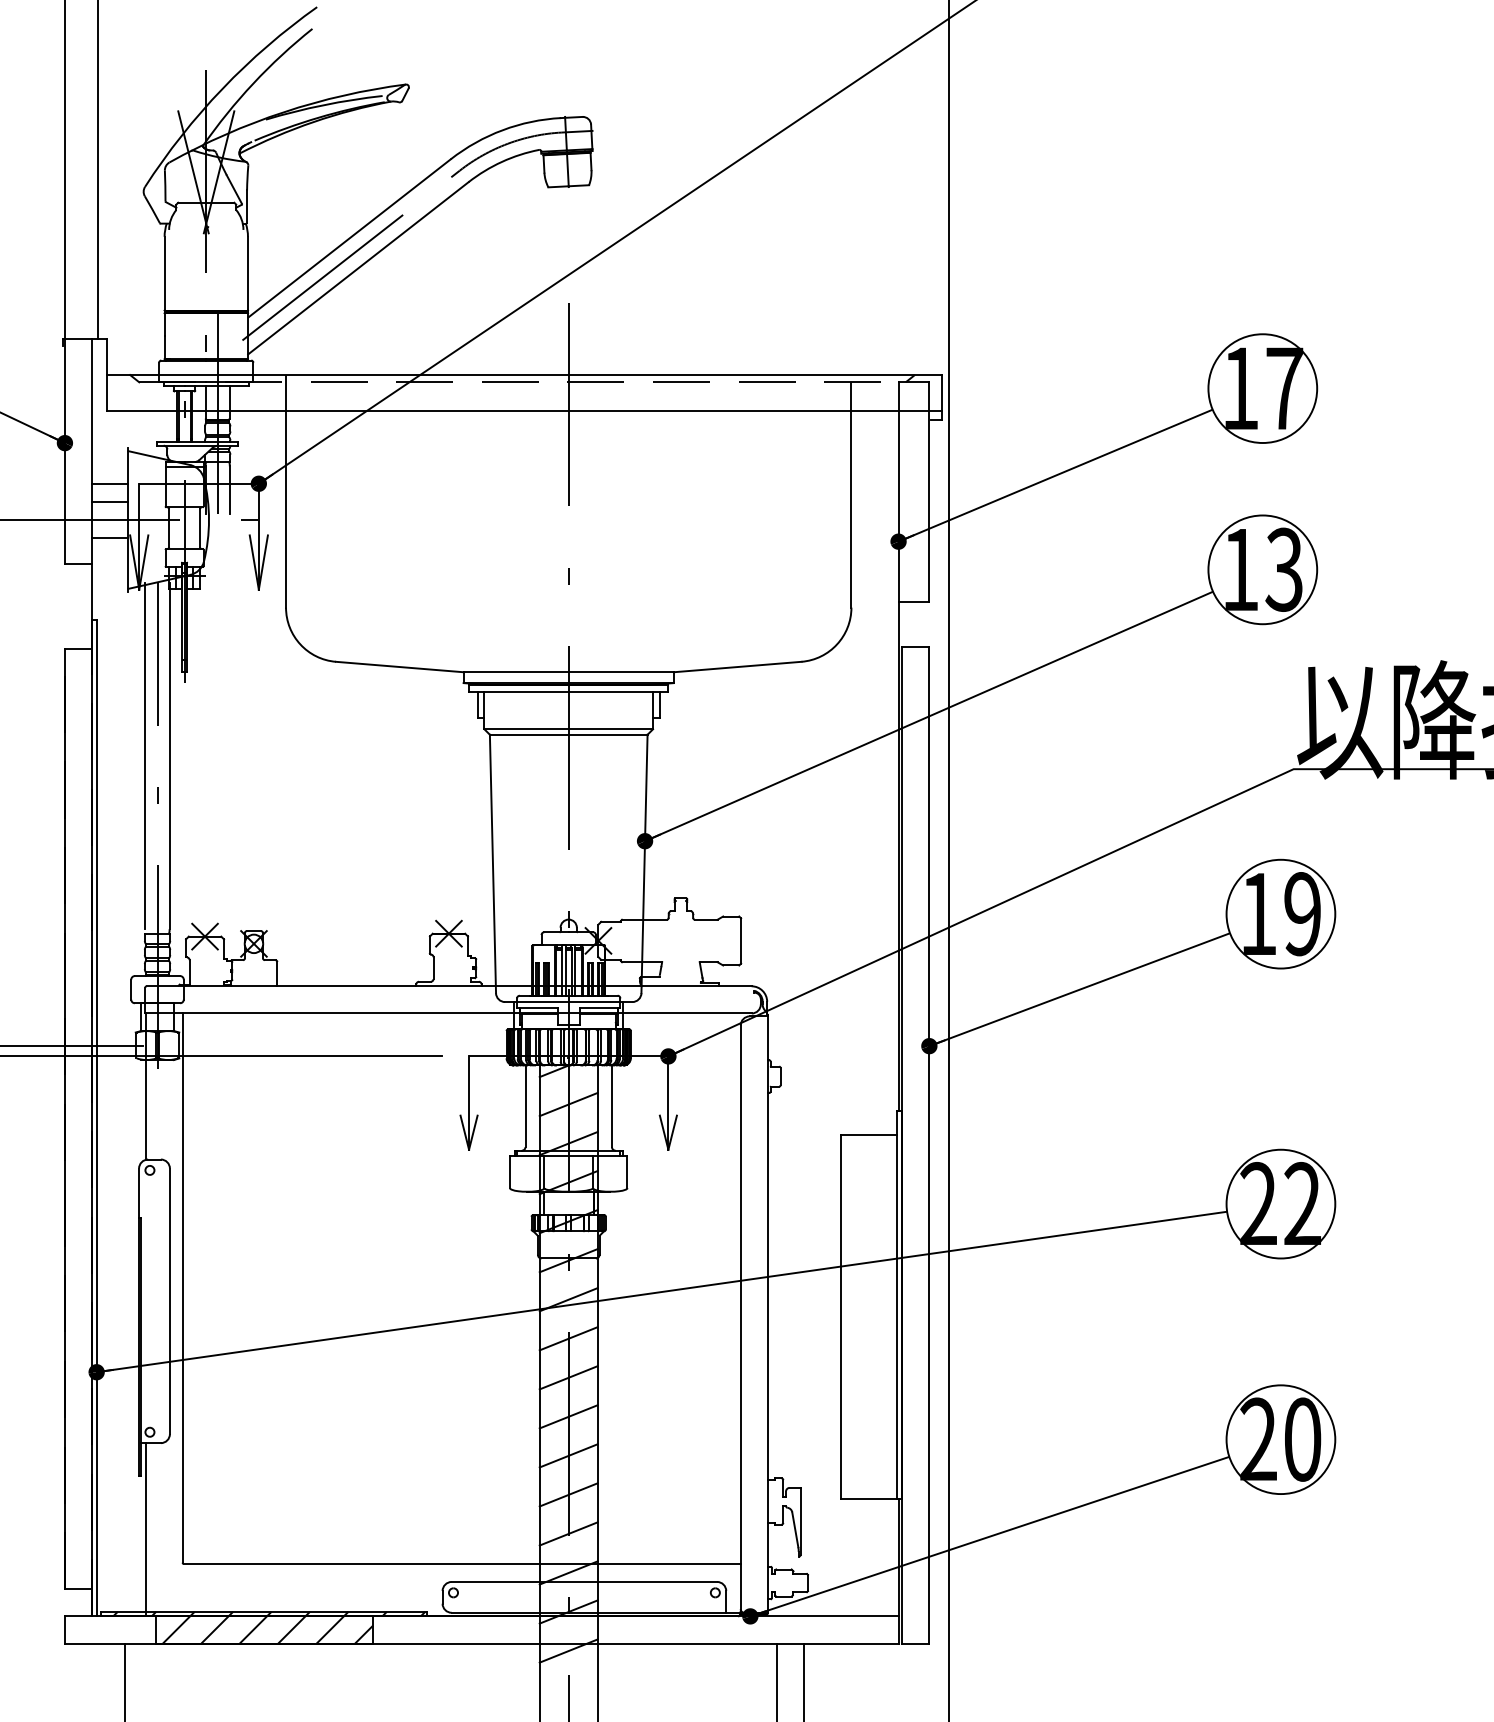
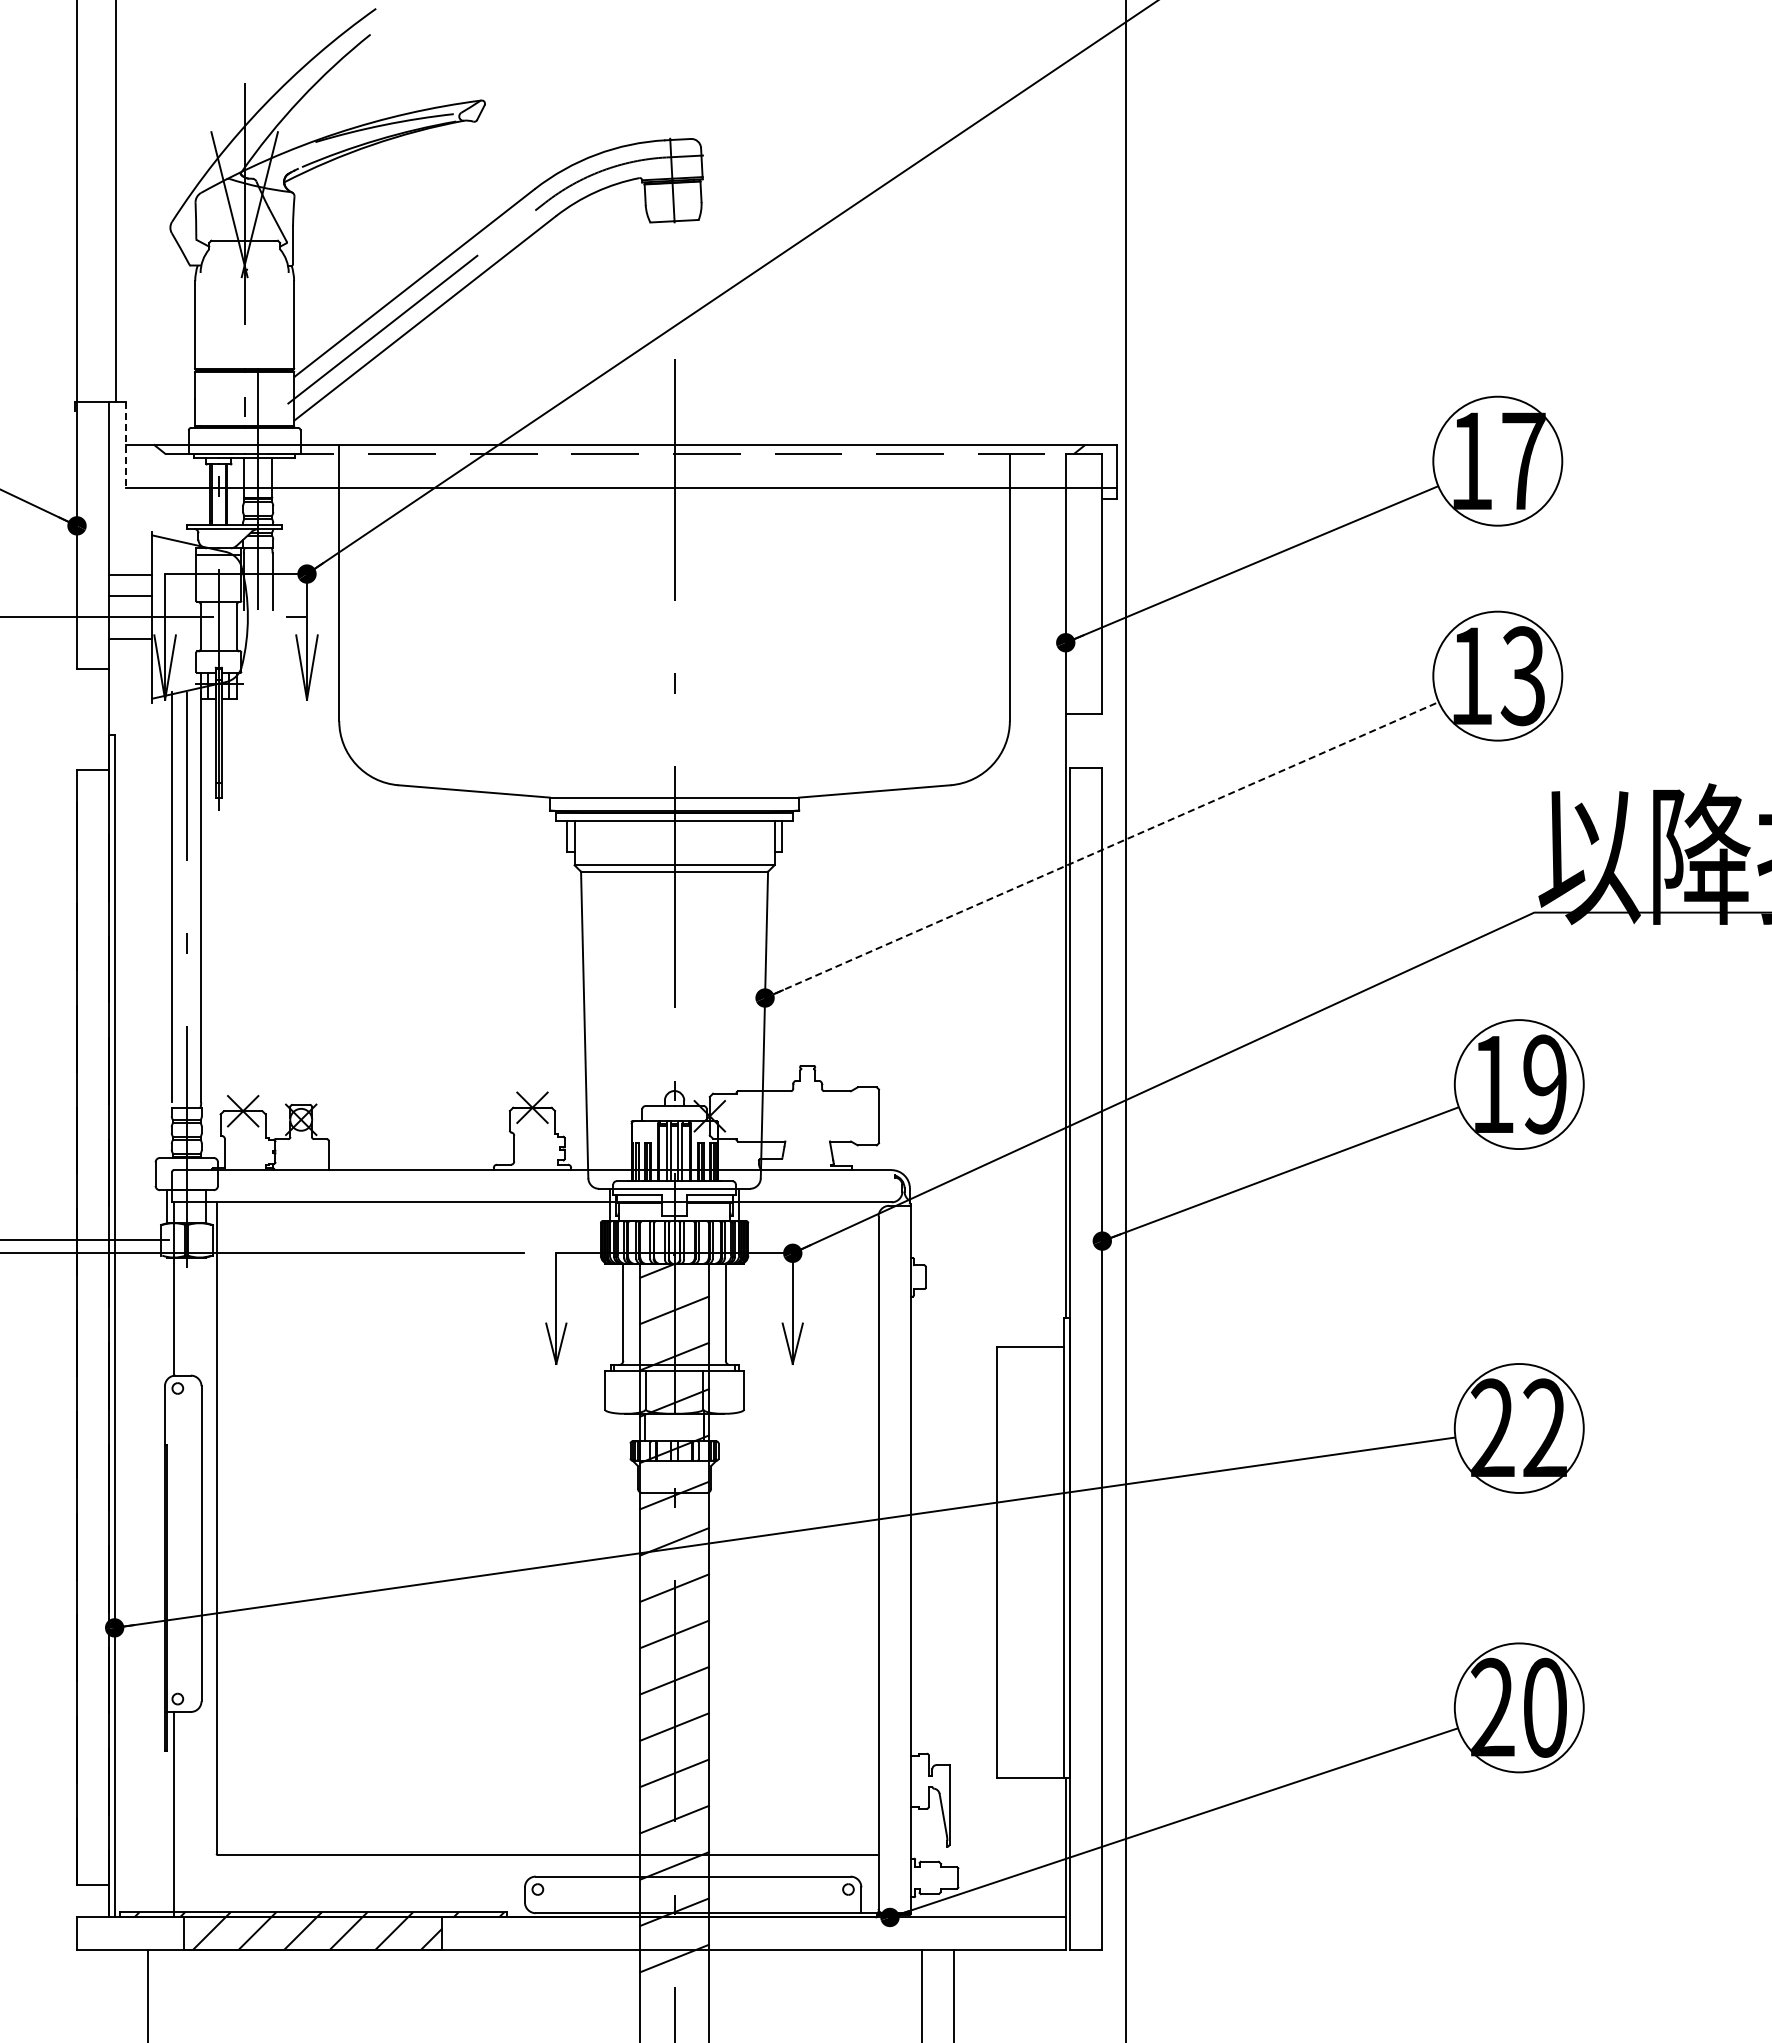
line: (106, 375) -> (126, 445), solid -> dashed
line: (928, 716) -> (1101, 850), solid -> dashed

